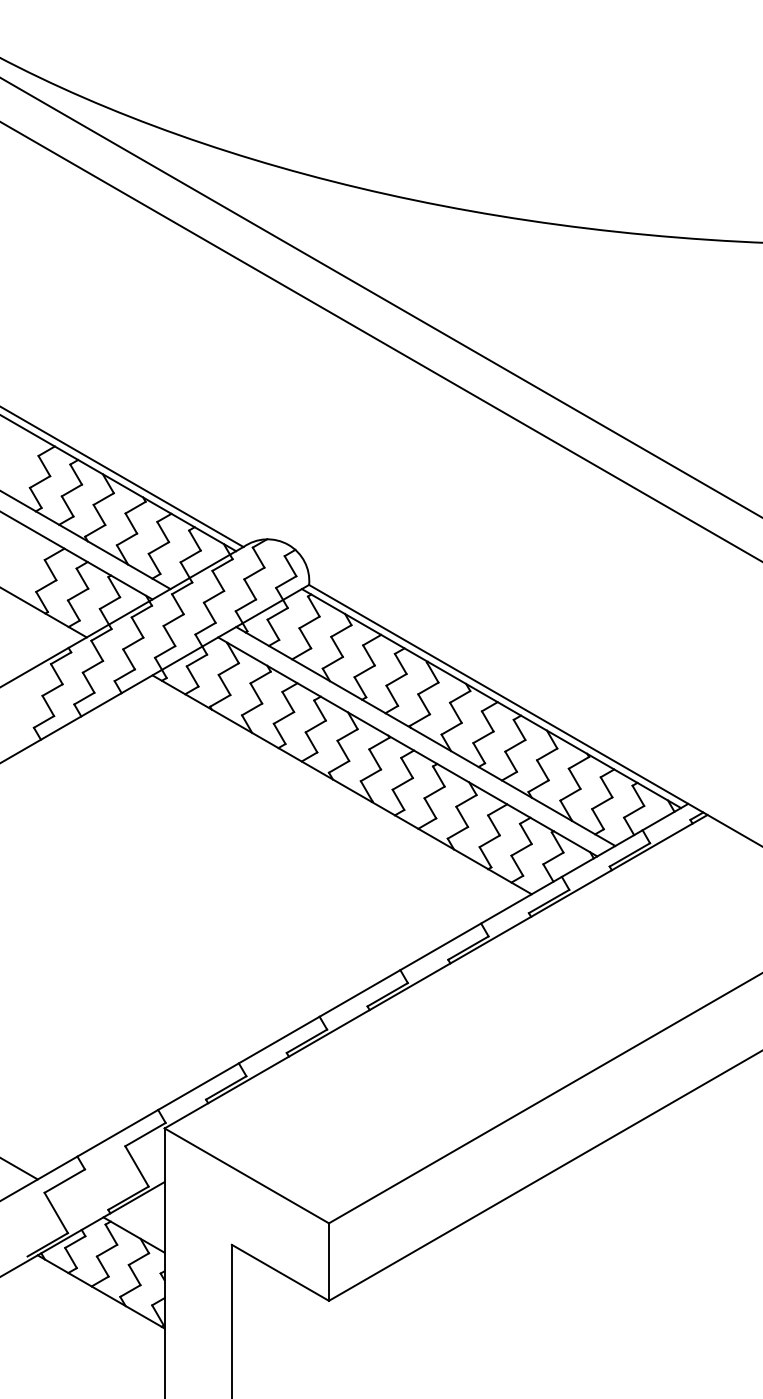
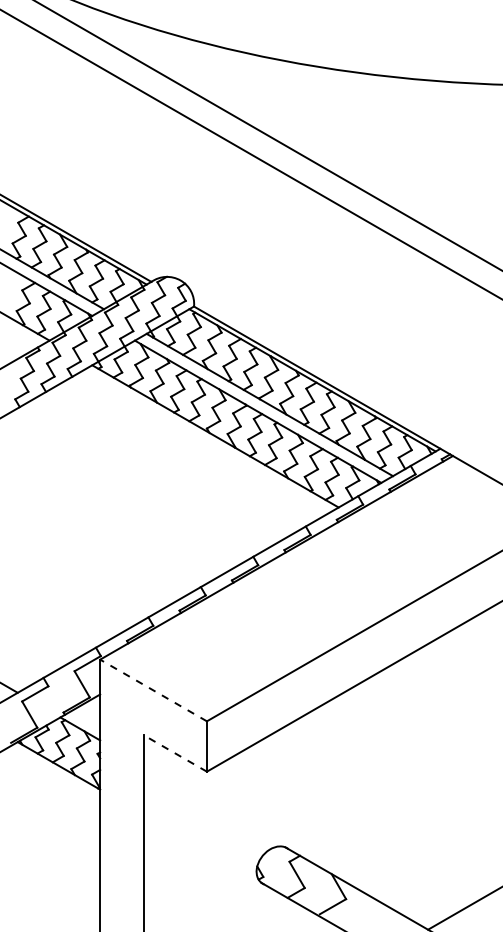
line: (246, 1175) -> (153, 690), solid -> dashed
line: (279, 1272) -> (174, 753), solid -> dashed

